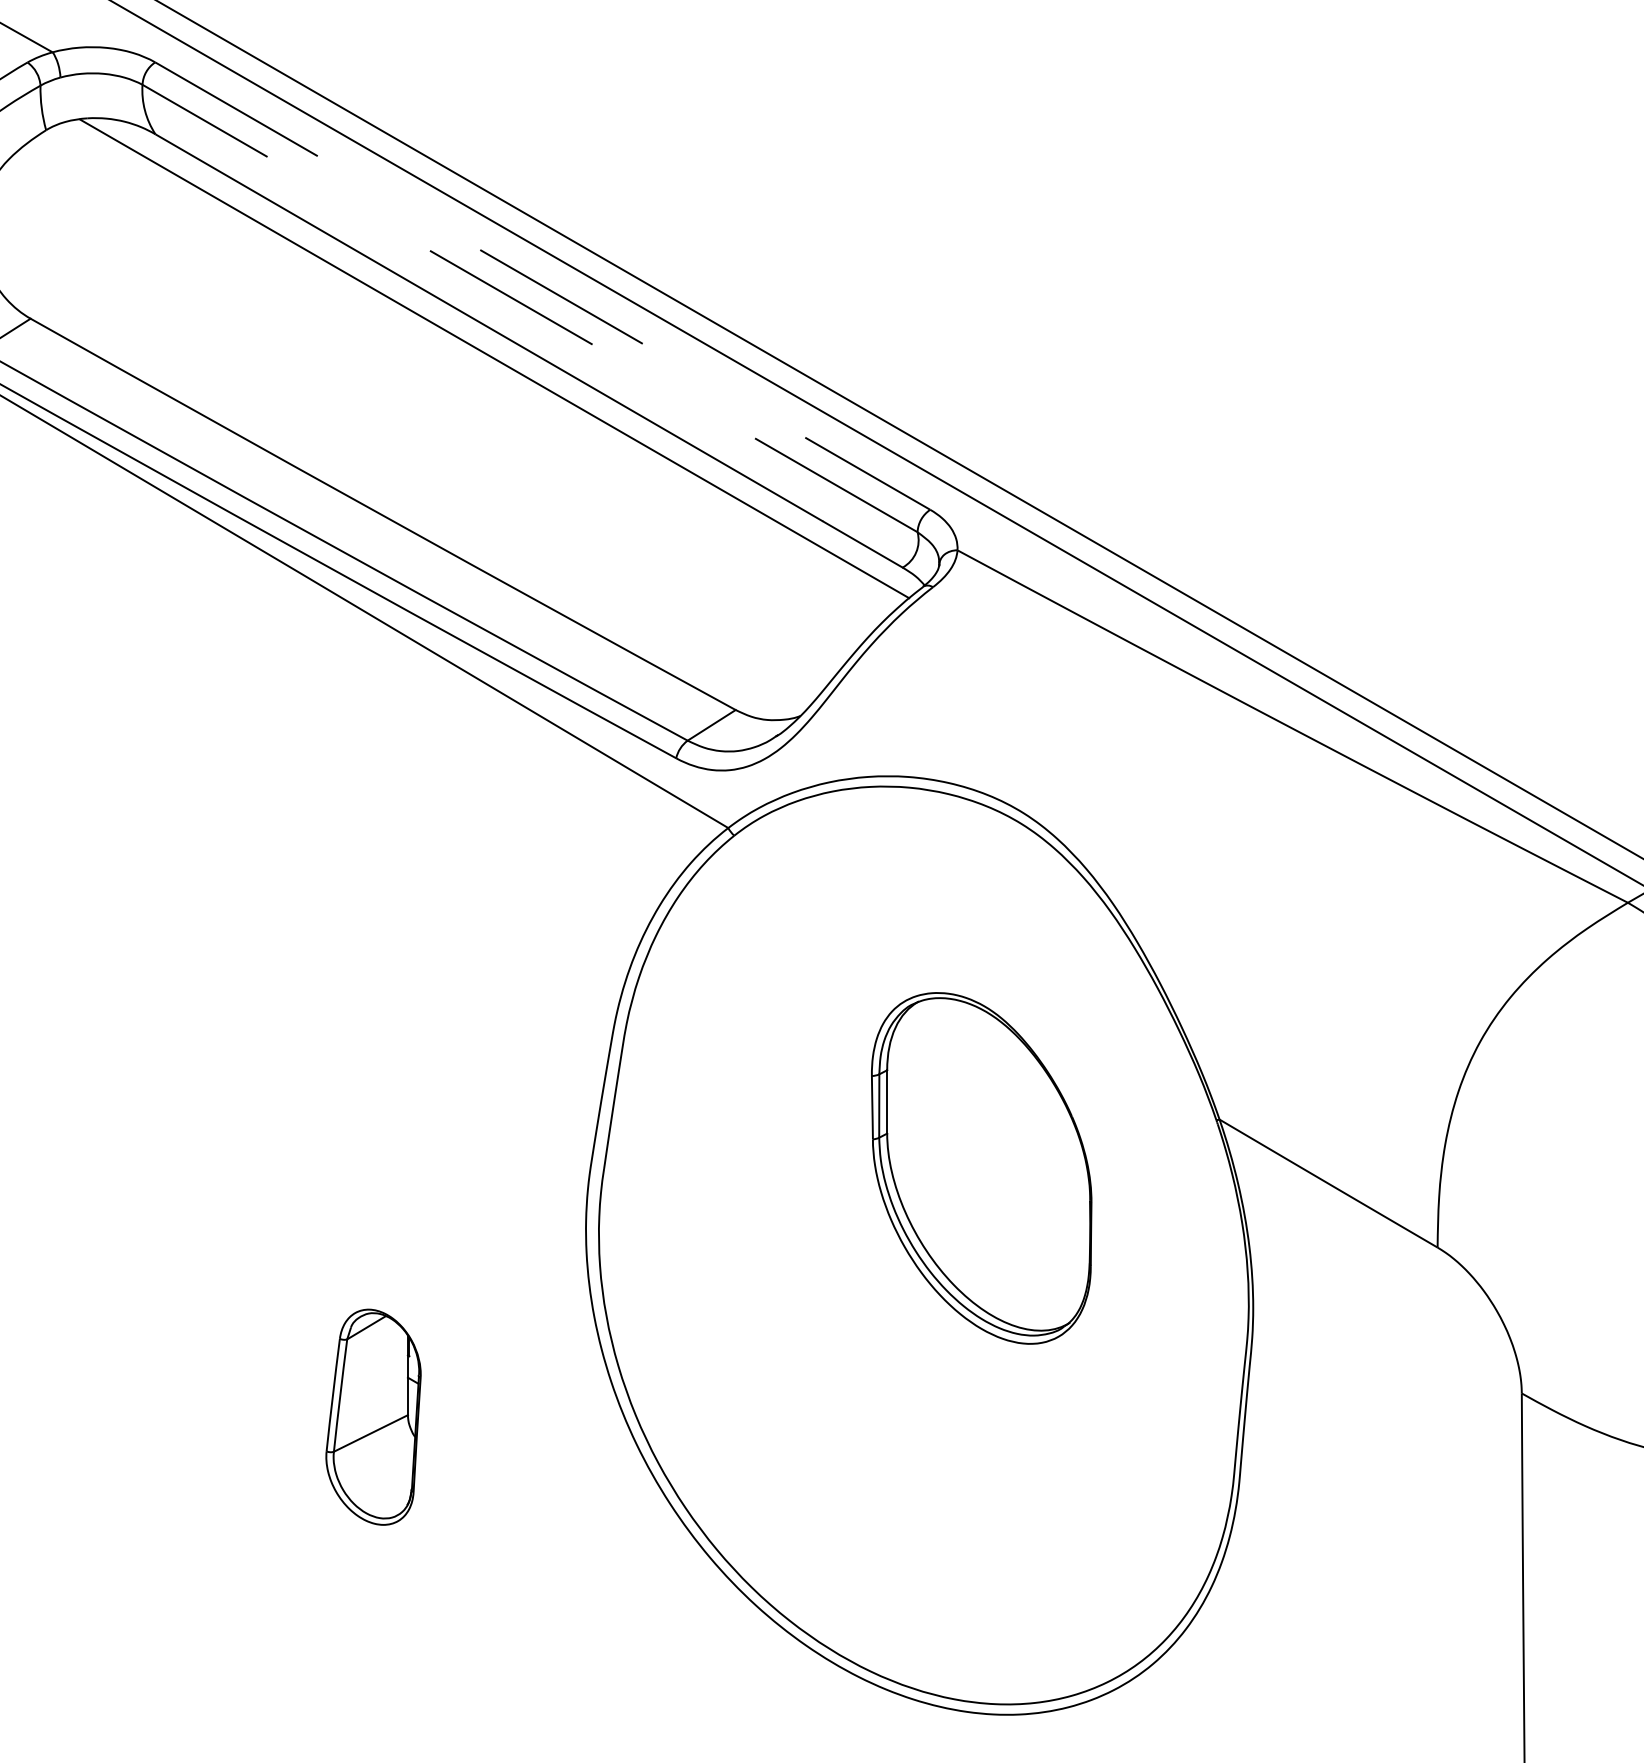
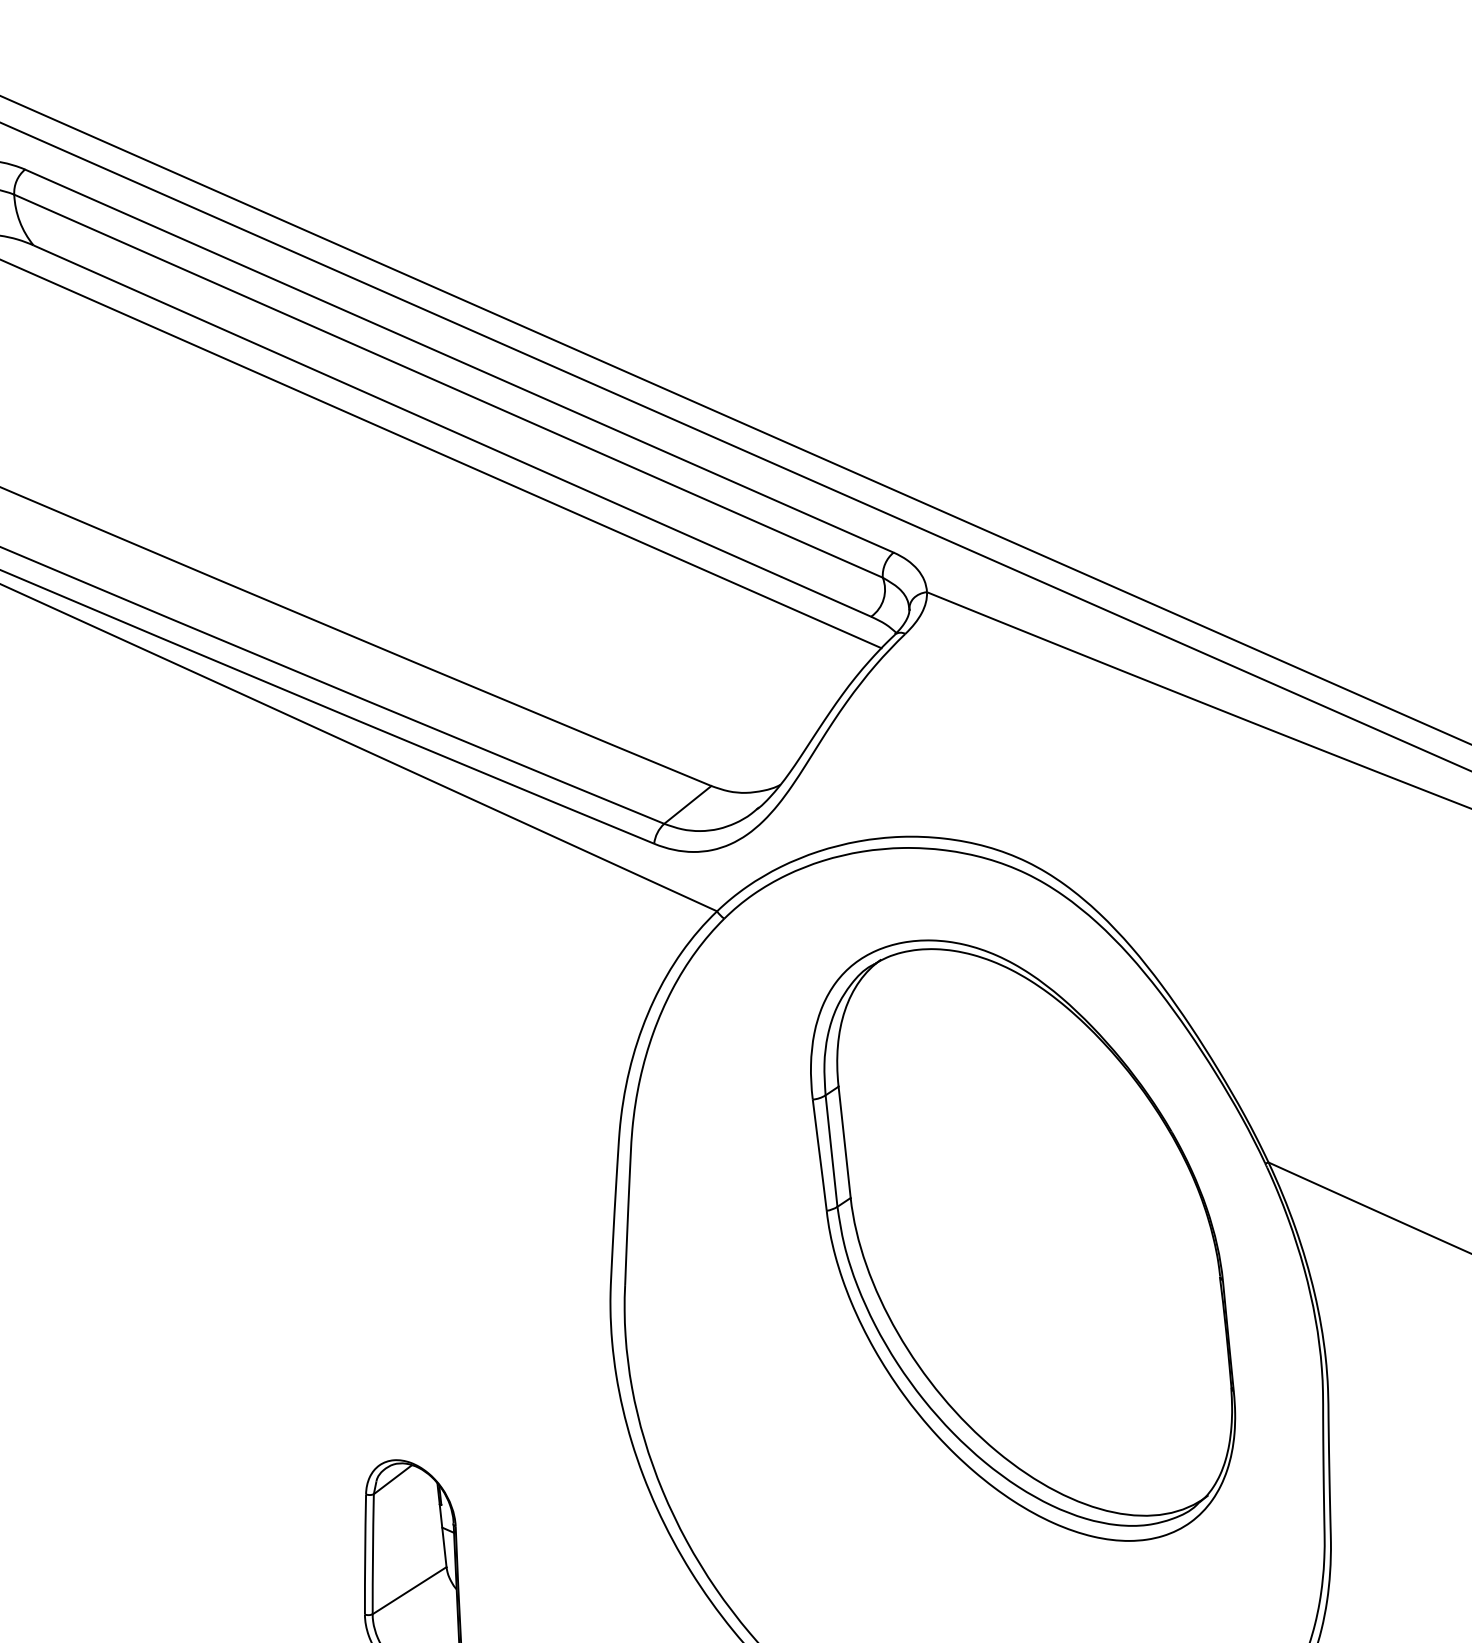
line: (543, 286) -> (460, 361), dashed -> solid
line: (529, 308) -> (447, 386), dashed -> solid
part: (981, 1168) -> (1023, 1241), size x1.67

